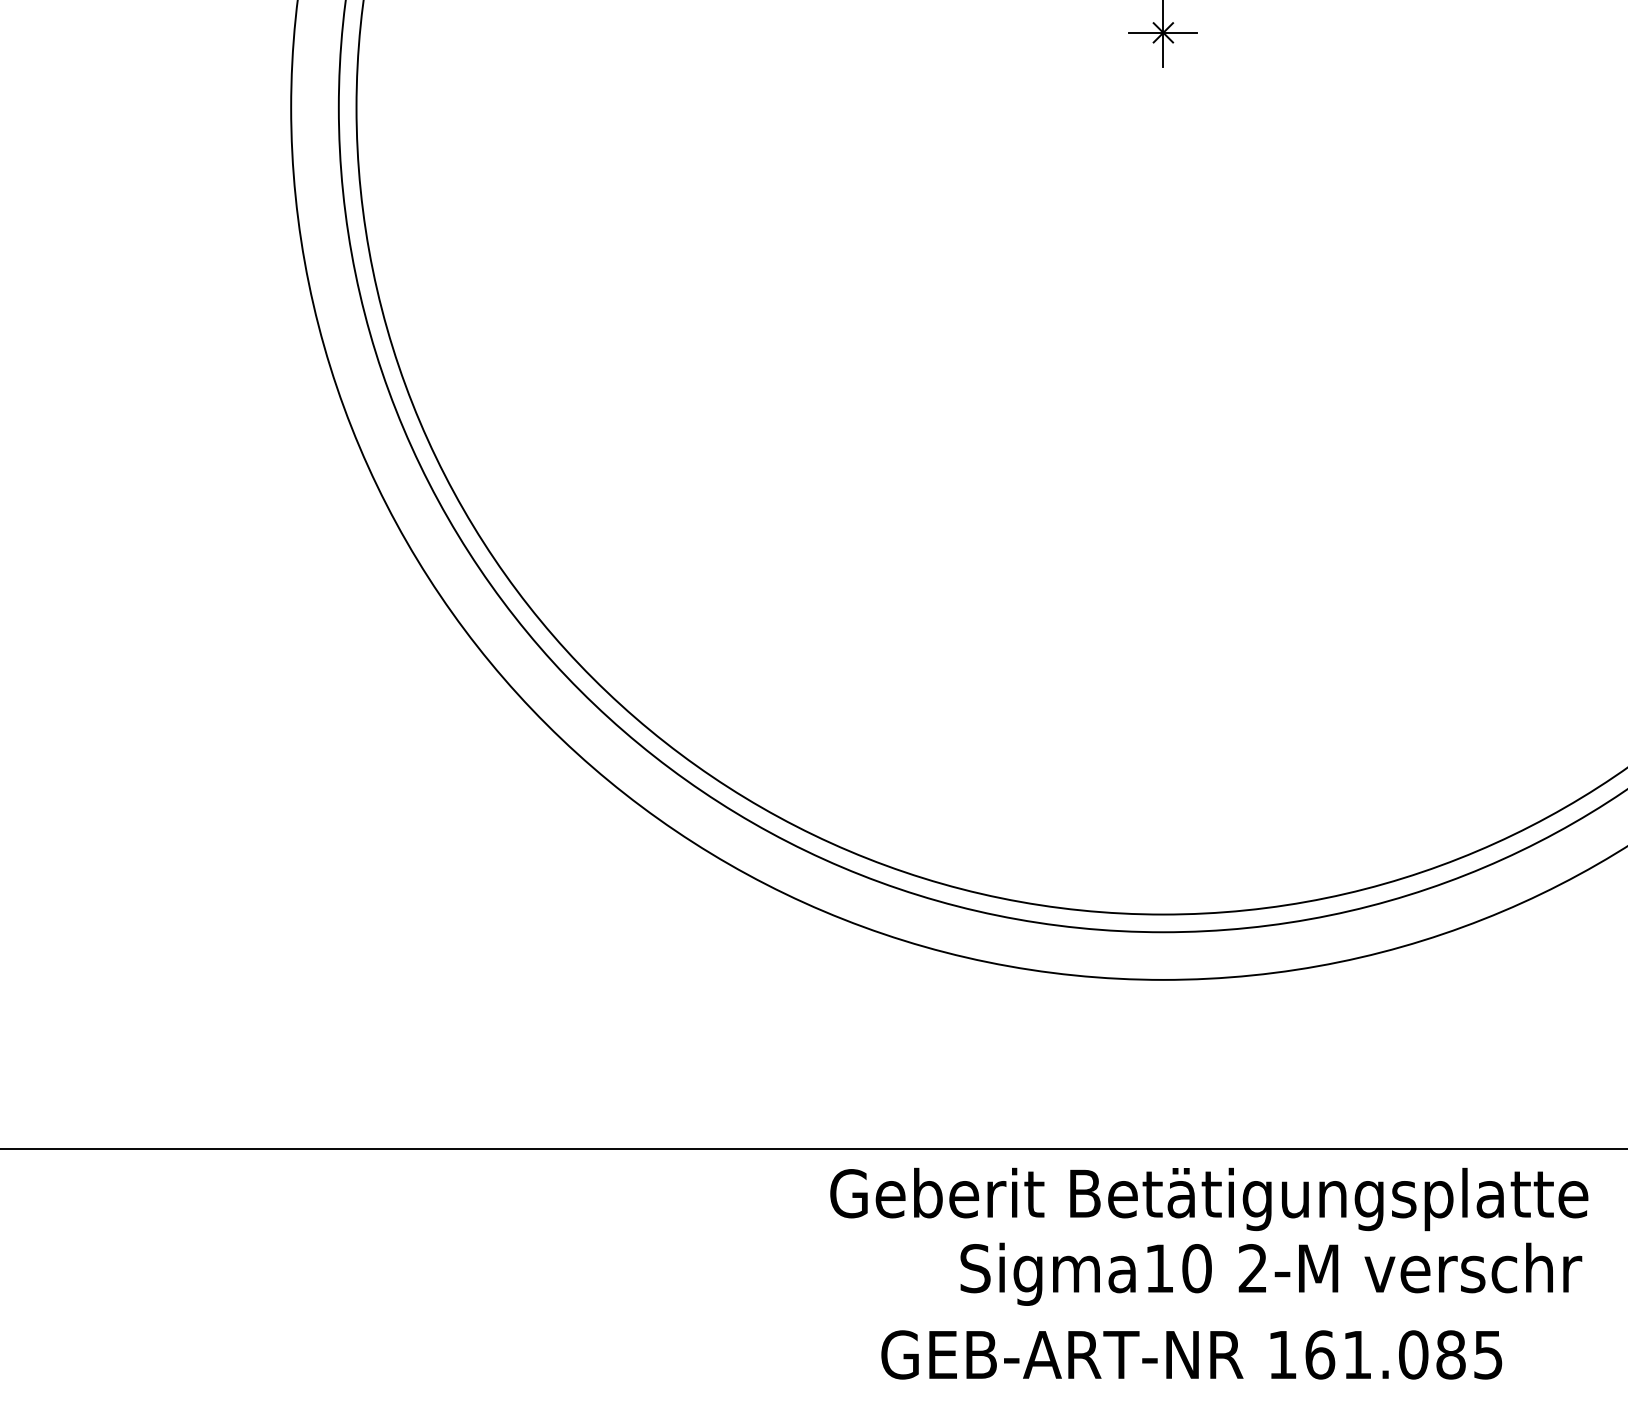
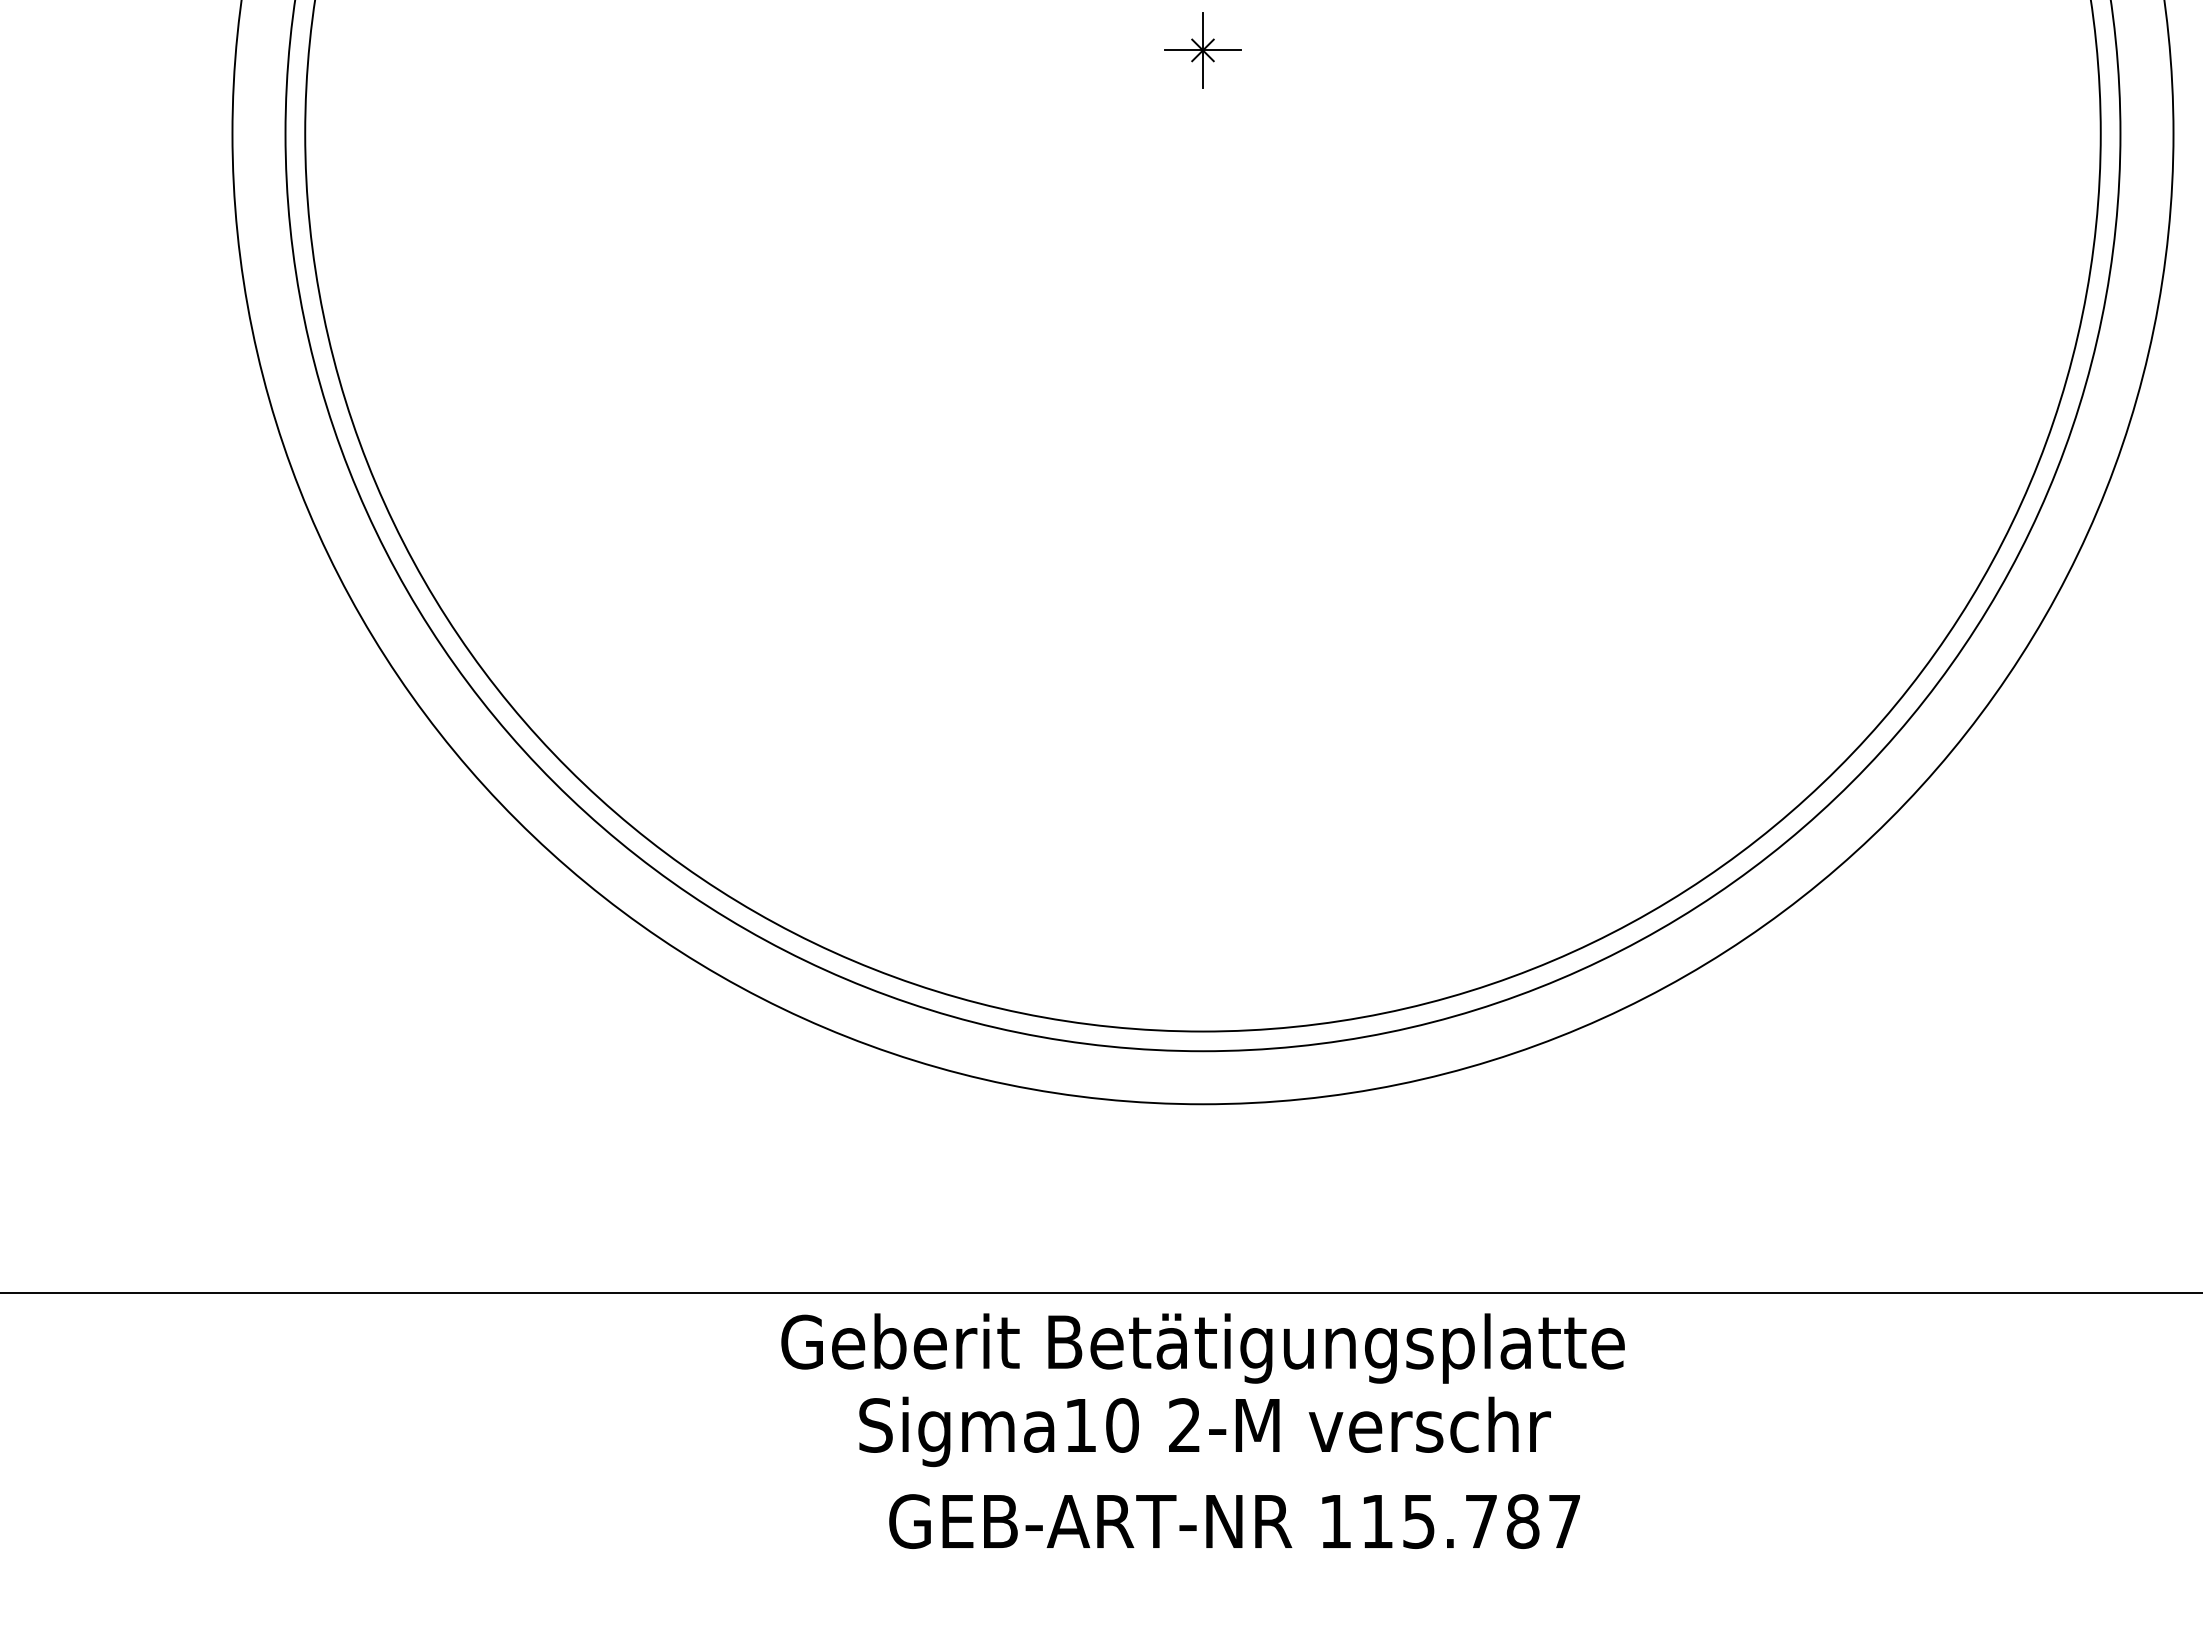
text: (1208, 1199) -> (1202, 1348), moved
text: (1270, 1273) -> (1204, 1431), moved
text: (1403, 1354) -> (1470, 1521), 161.085 -> 115.787

